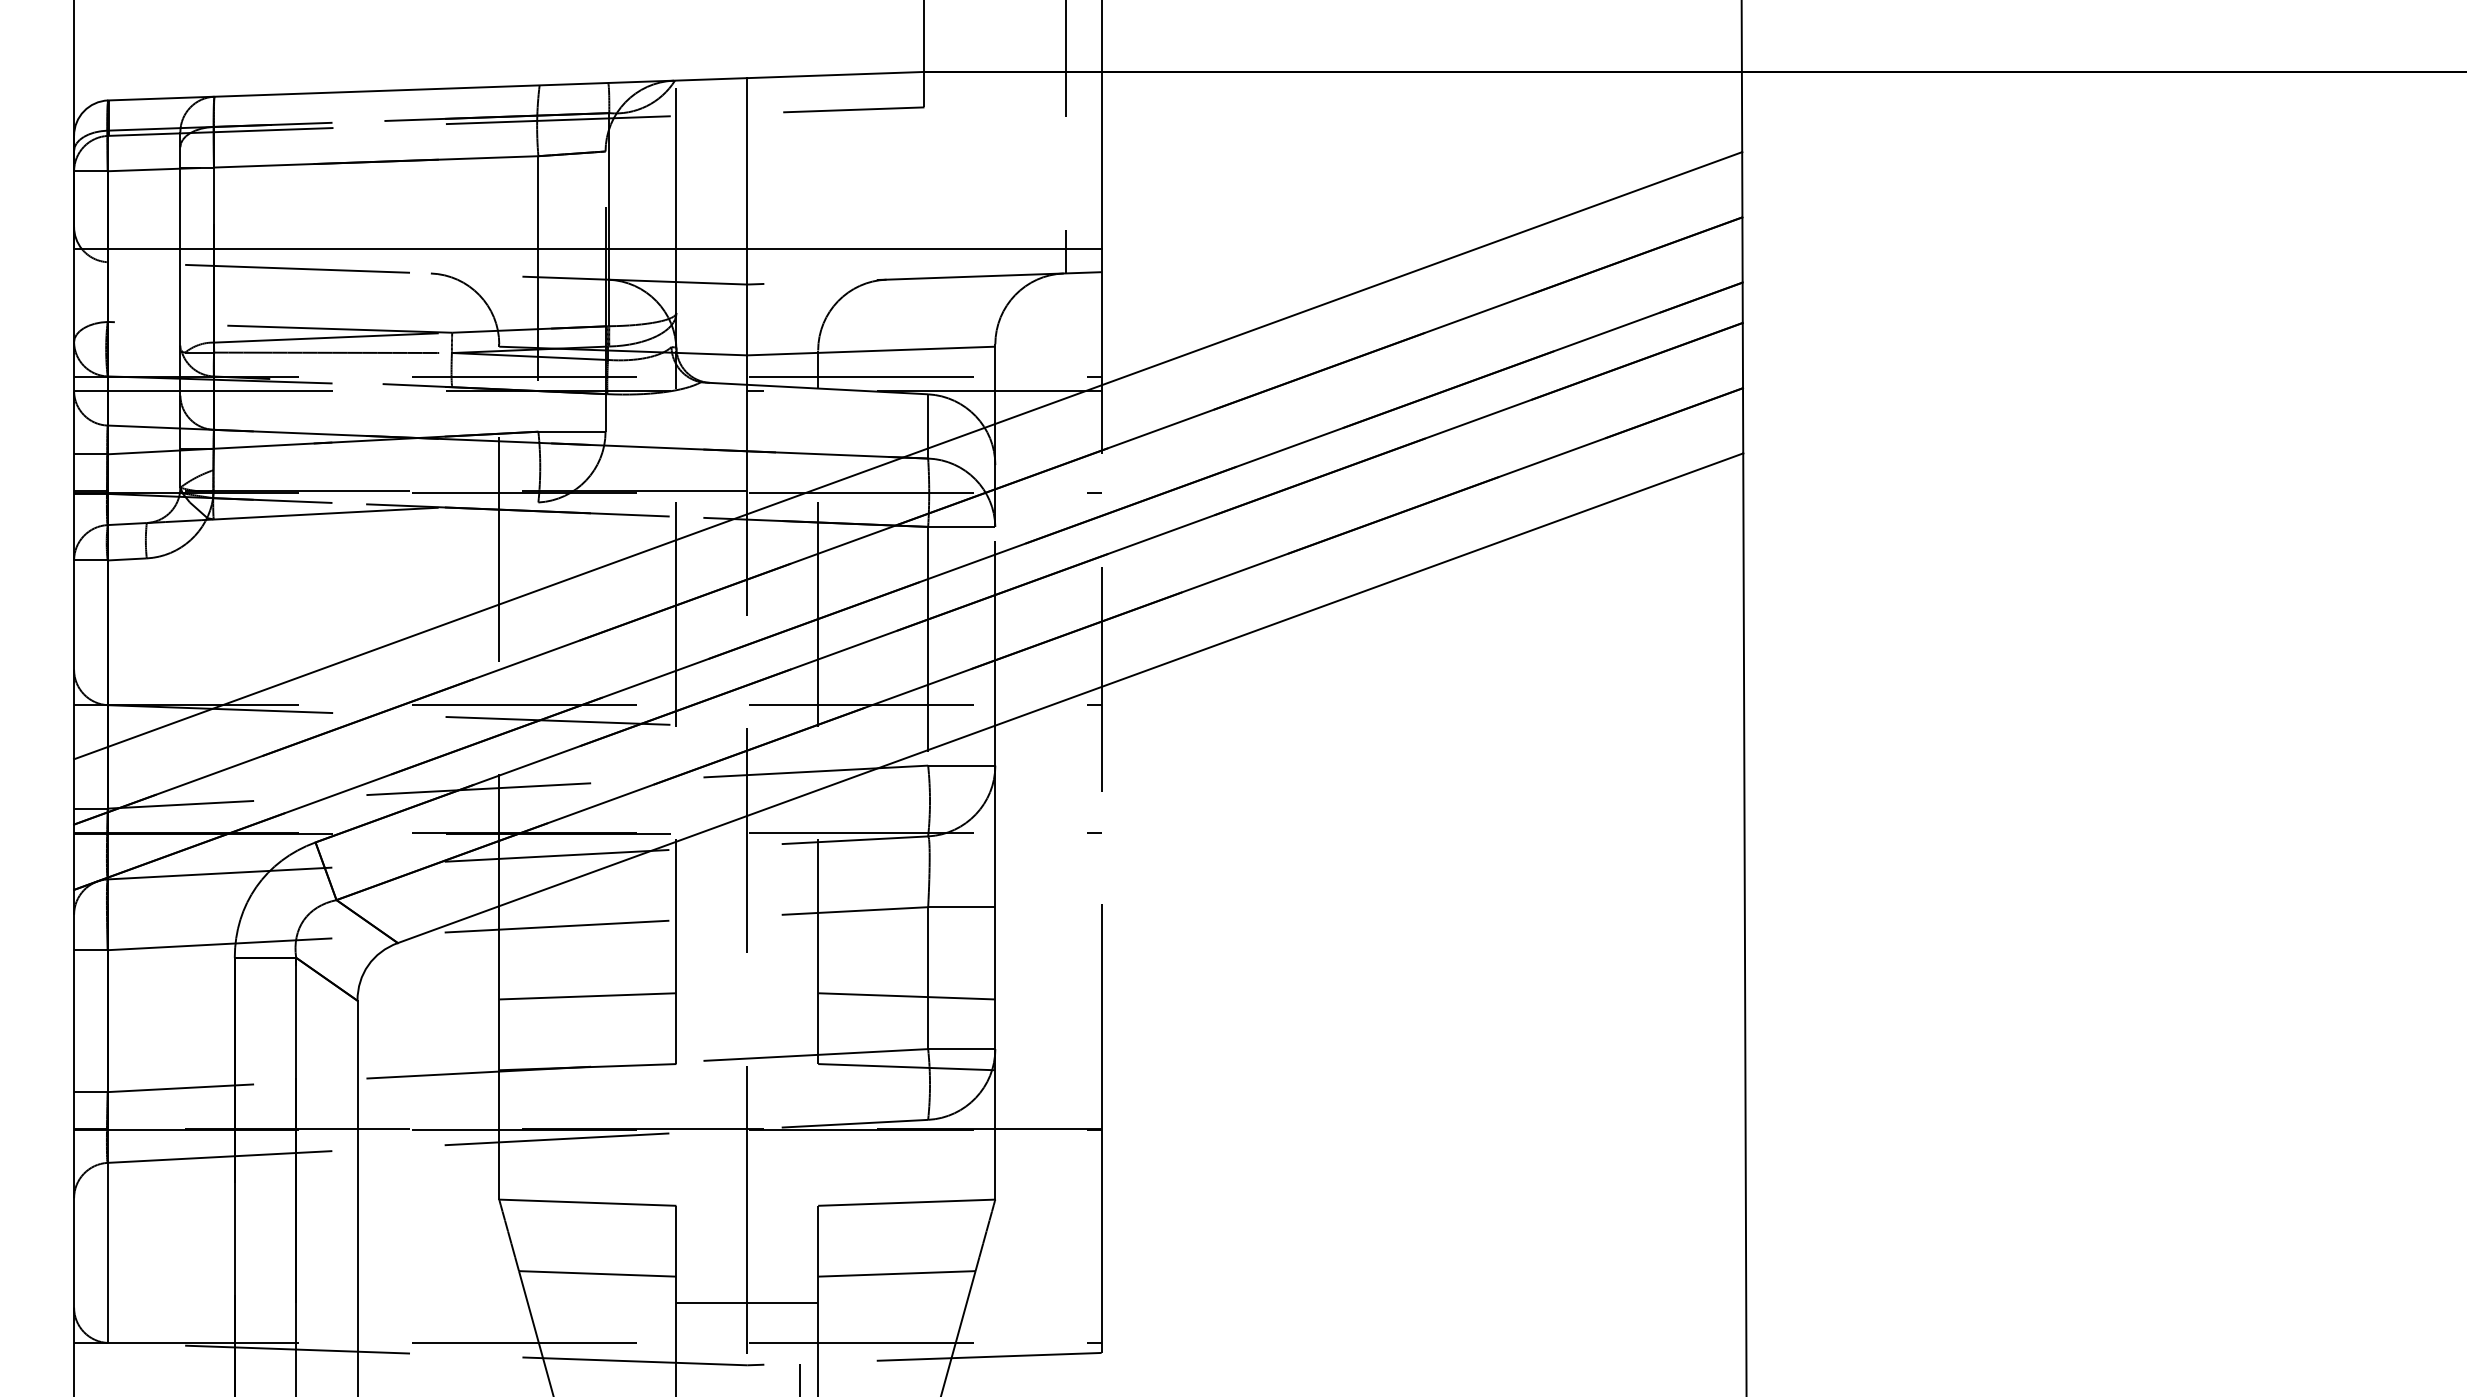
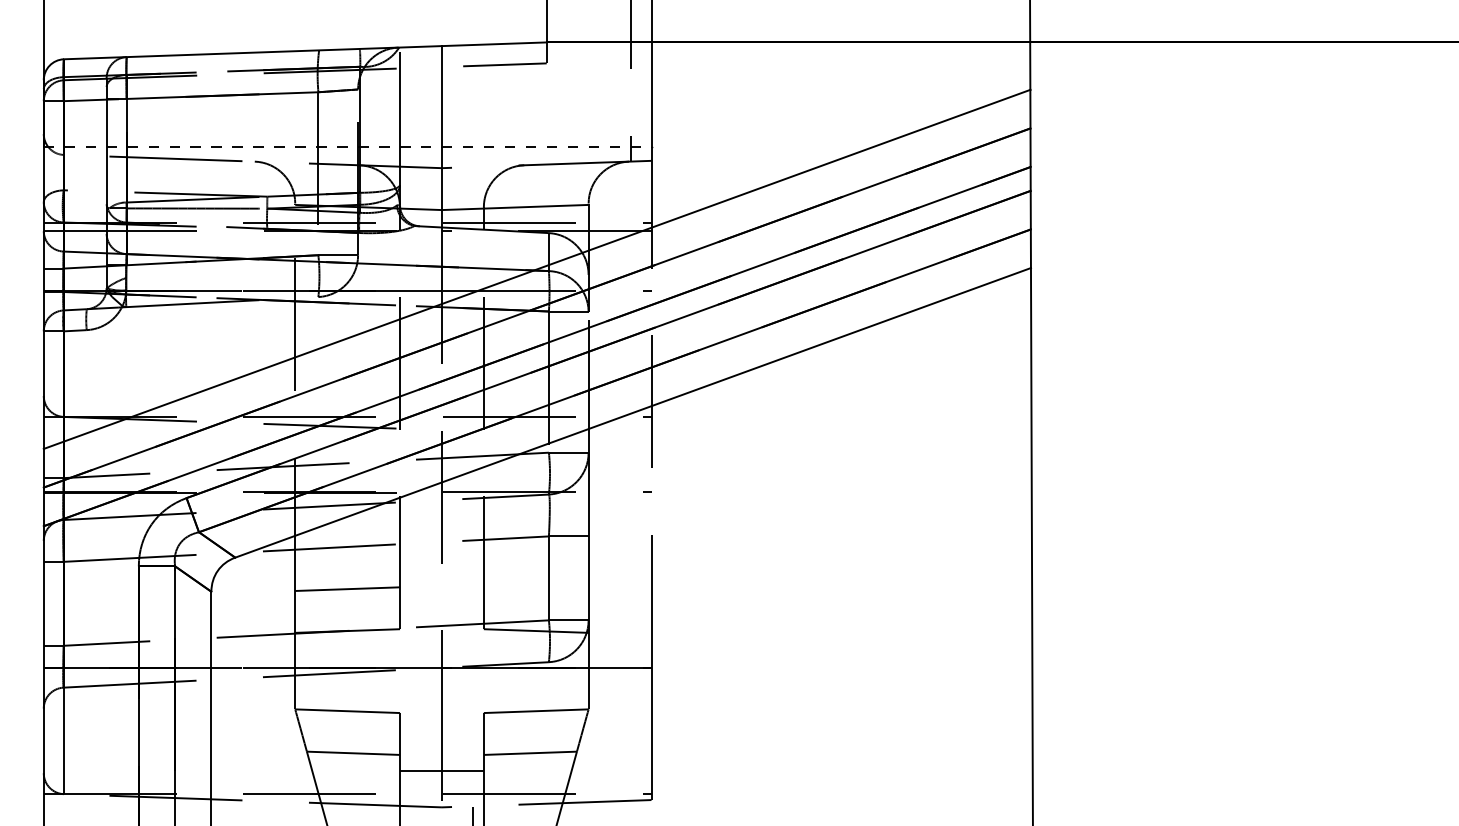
line: (587, 249) -> (347, 147), solid -> dashed
line: (905, 995) -> (535, 588), removed

